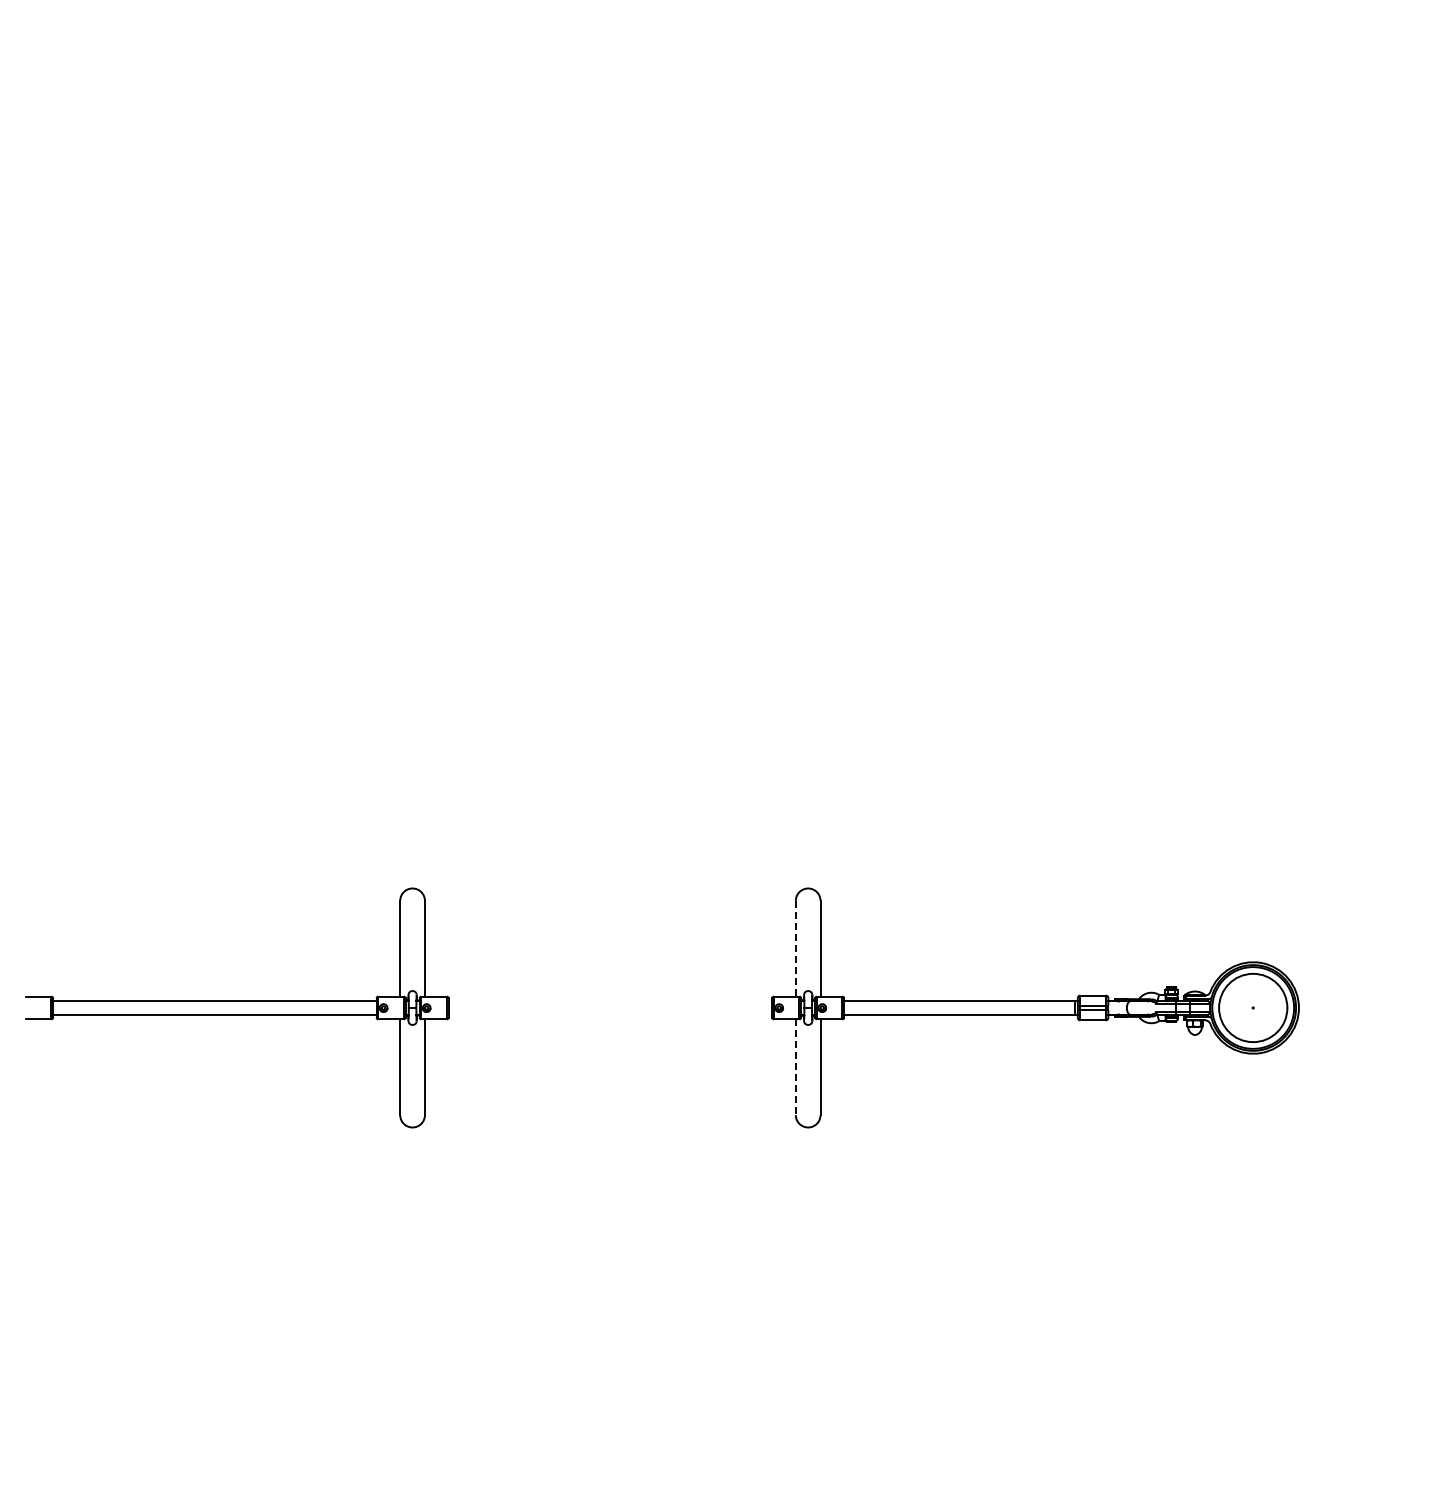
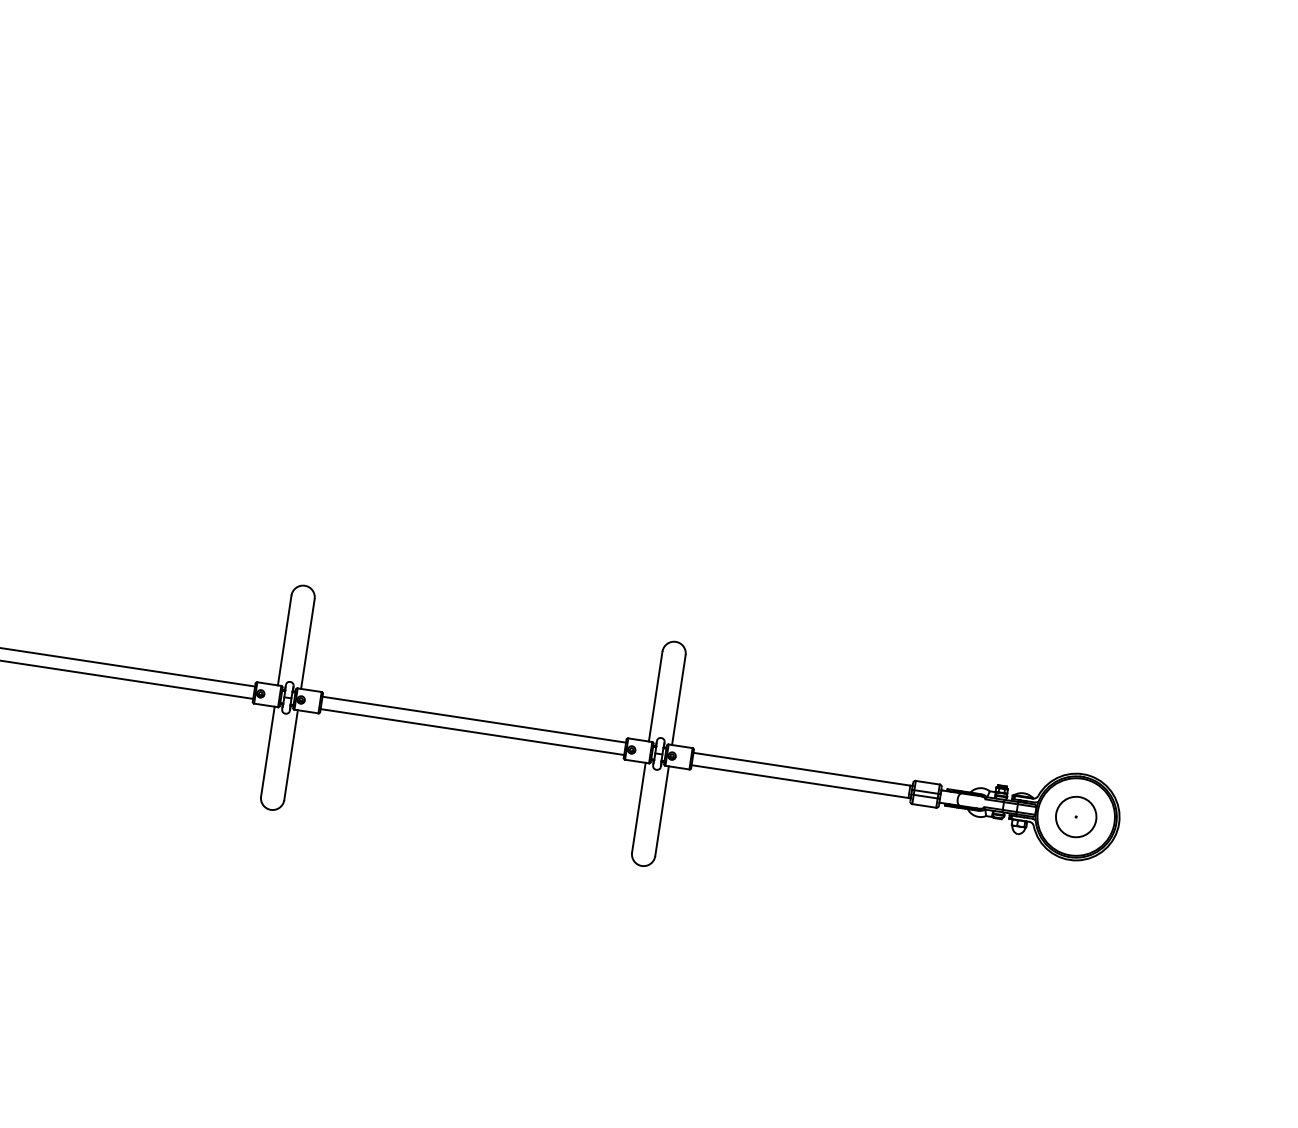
line: (795, 948) -> (655, 696), dashed -> solid
line: (610, 1001) -> (474, 719), added
circle: (1252, 1007) -> (1075, 816), size x0.62
line: (610, 1014) -> (472, 731), added
line: (795, 1067) -> (638, 807), dashed -> solid

